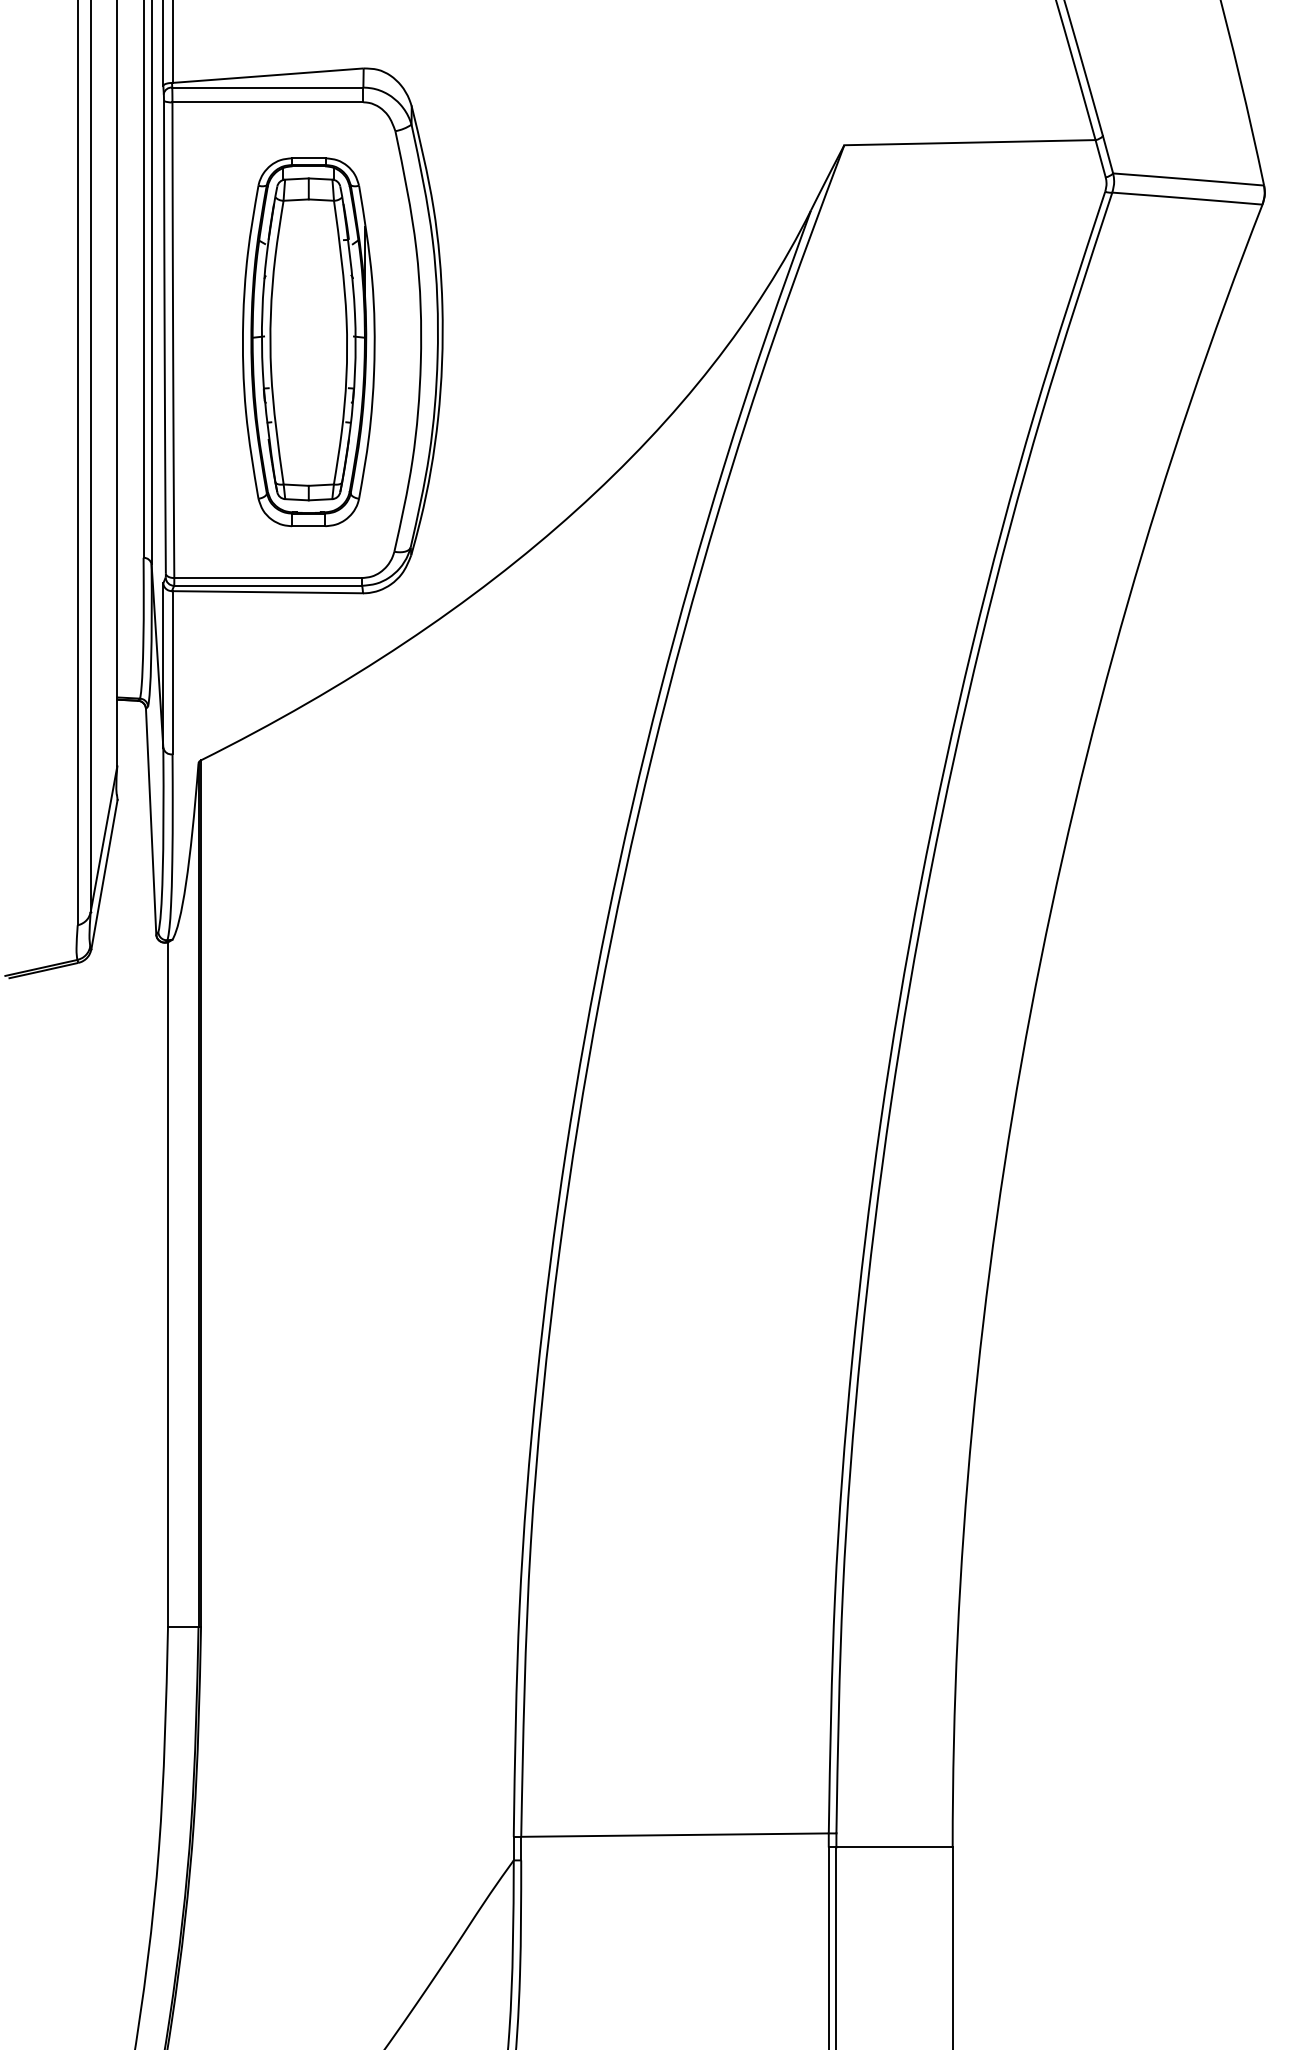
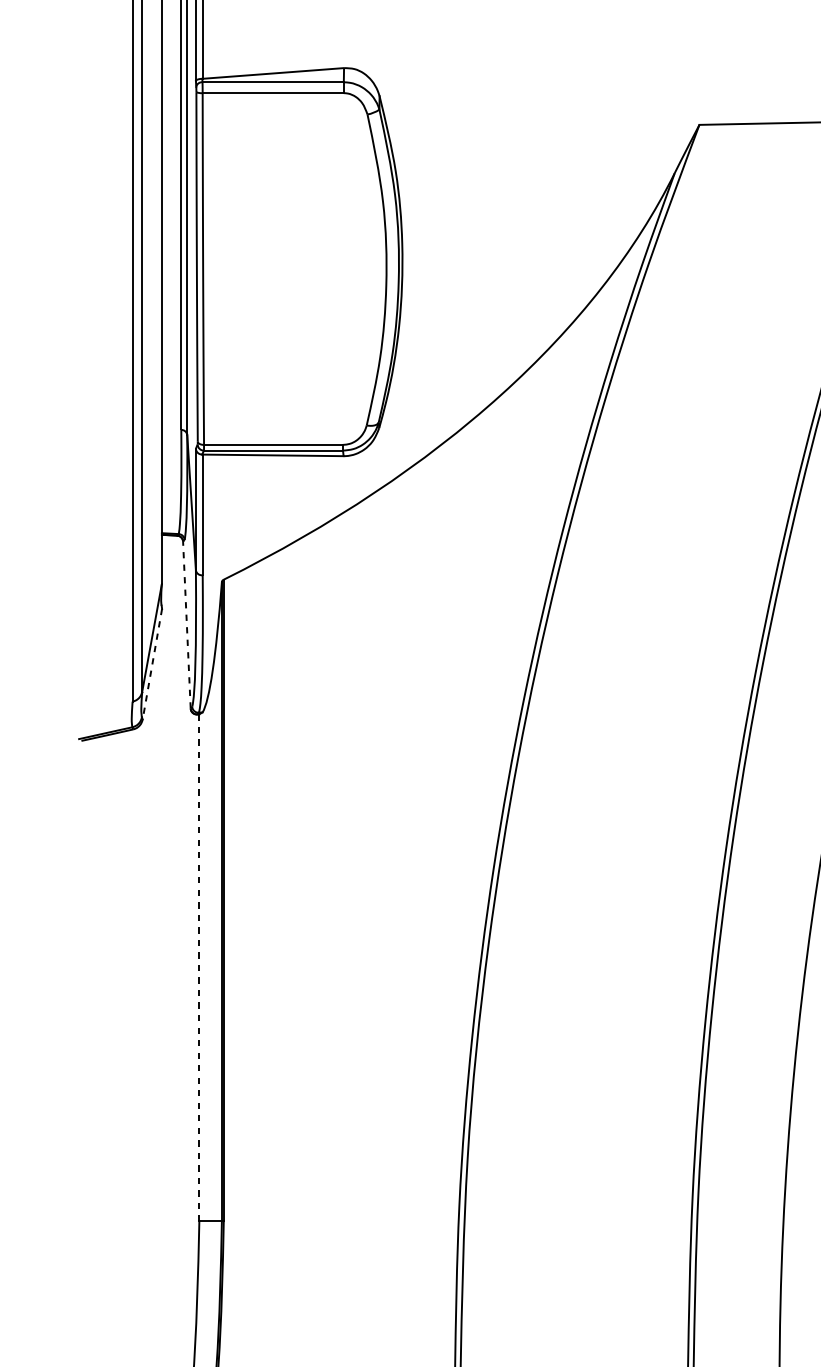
part: (308, 342) -> (303, 270), removed
line: (151, 821) -> (187, 624), solid -> dashed
line: (104, 874) -> (152, 664), solid -> dashed
line: (168, 1285) -> (199, 967), solid -> dashed

